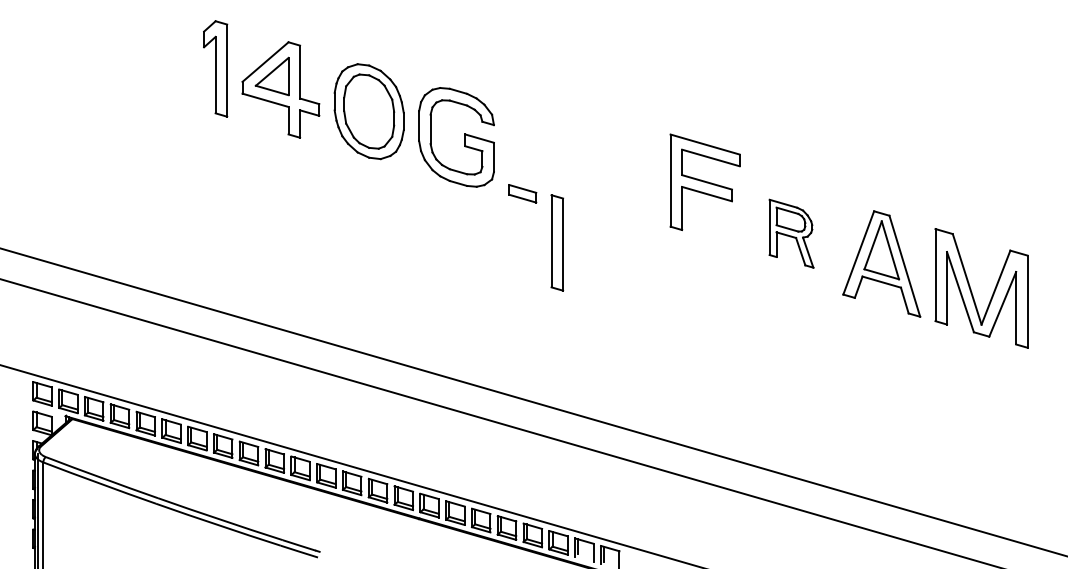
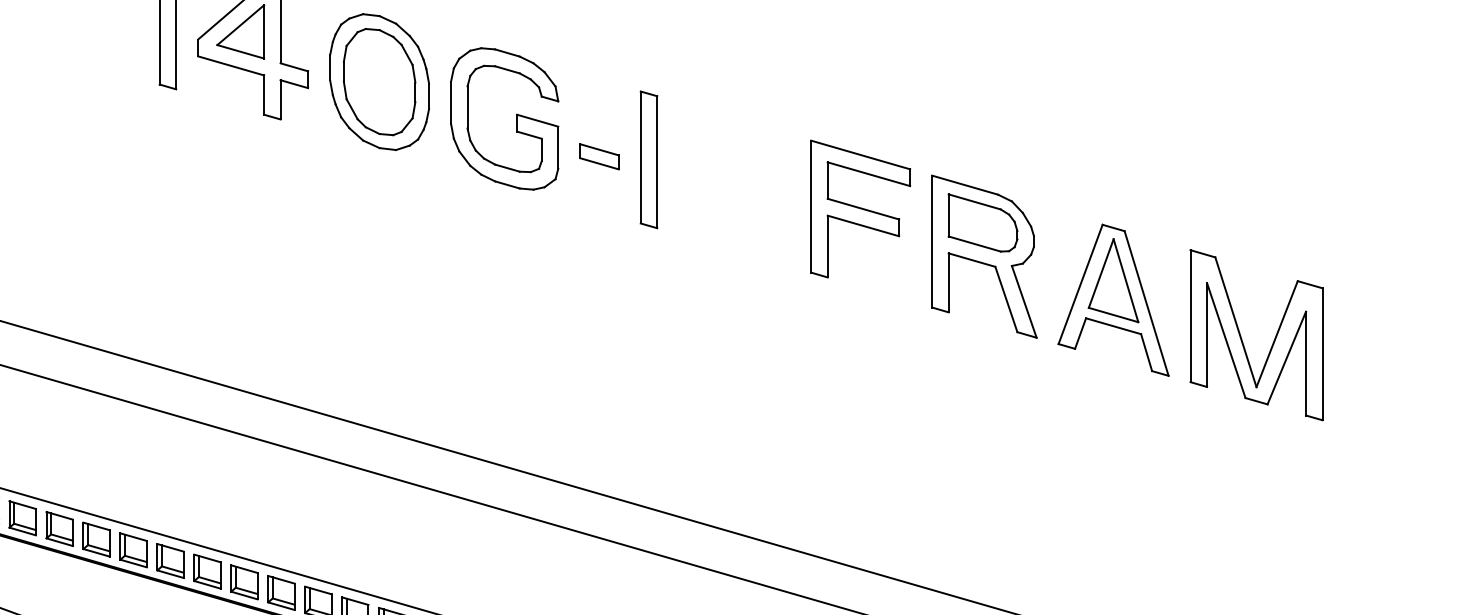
part: (704, 181) -> (859, 207), moved
part: (522, 193) -> (599, 156), moved
part: (791, 233) -> (984, 256), size x1.67
part: (557, 242) -> (649, 159), moved

